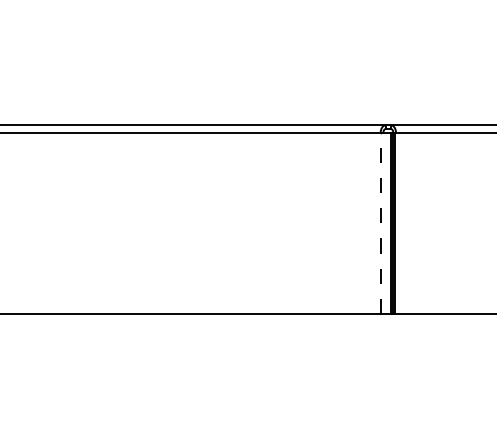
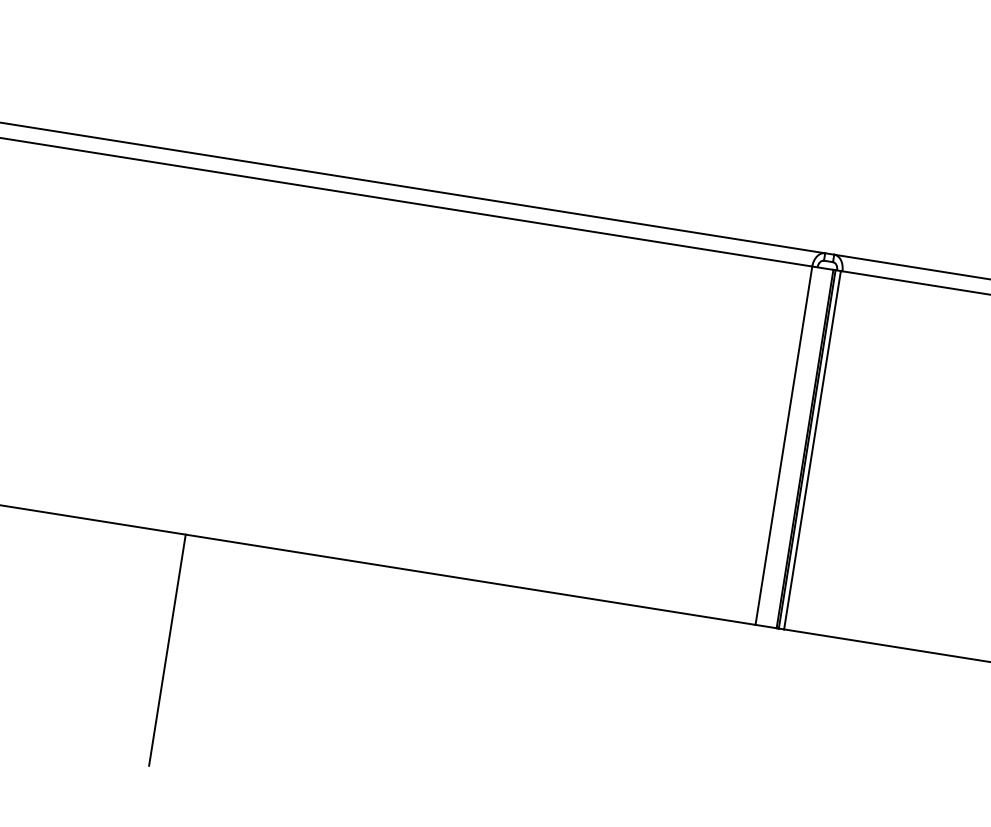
line: (380, 223) -> (783, 445), dashed -> solid
line: (92, 372) -> (167, 650), added

